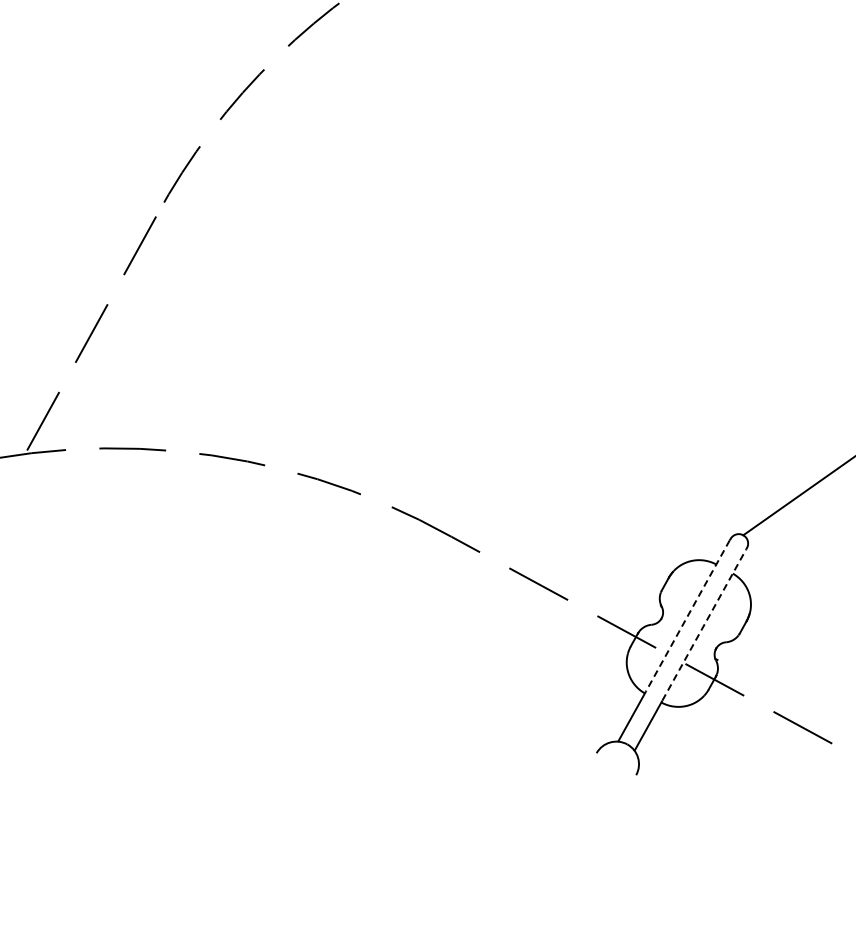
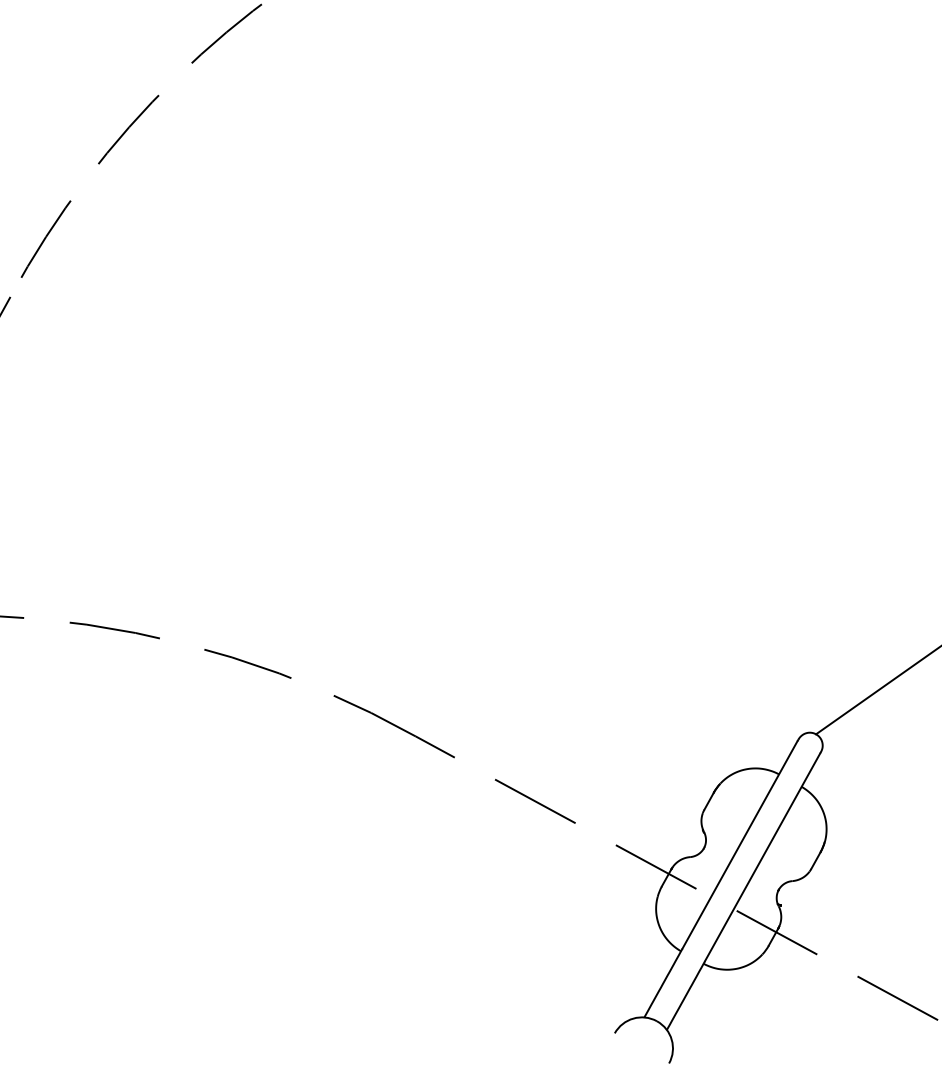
line: (687, 616) -> (739, 845), dashed -> solid
line: (704, 624) -> (762, 856), dashed -> solid

